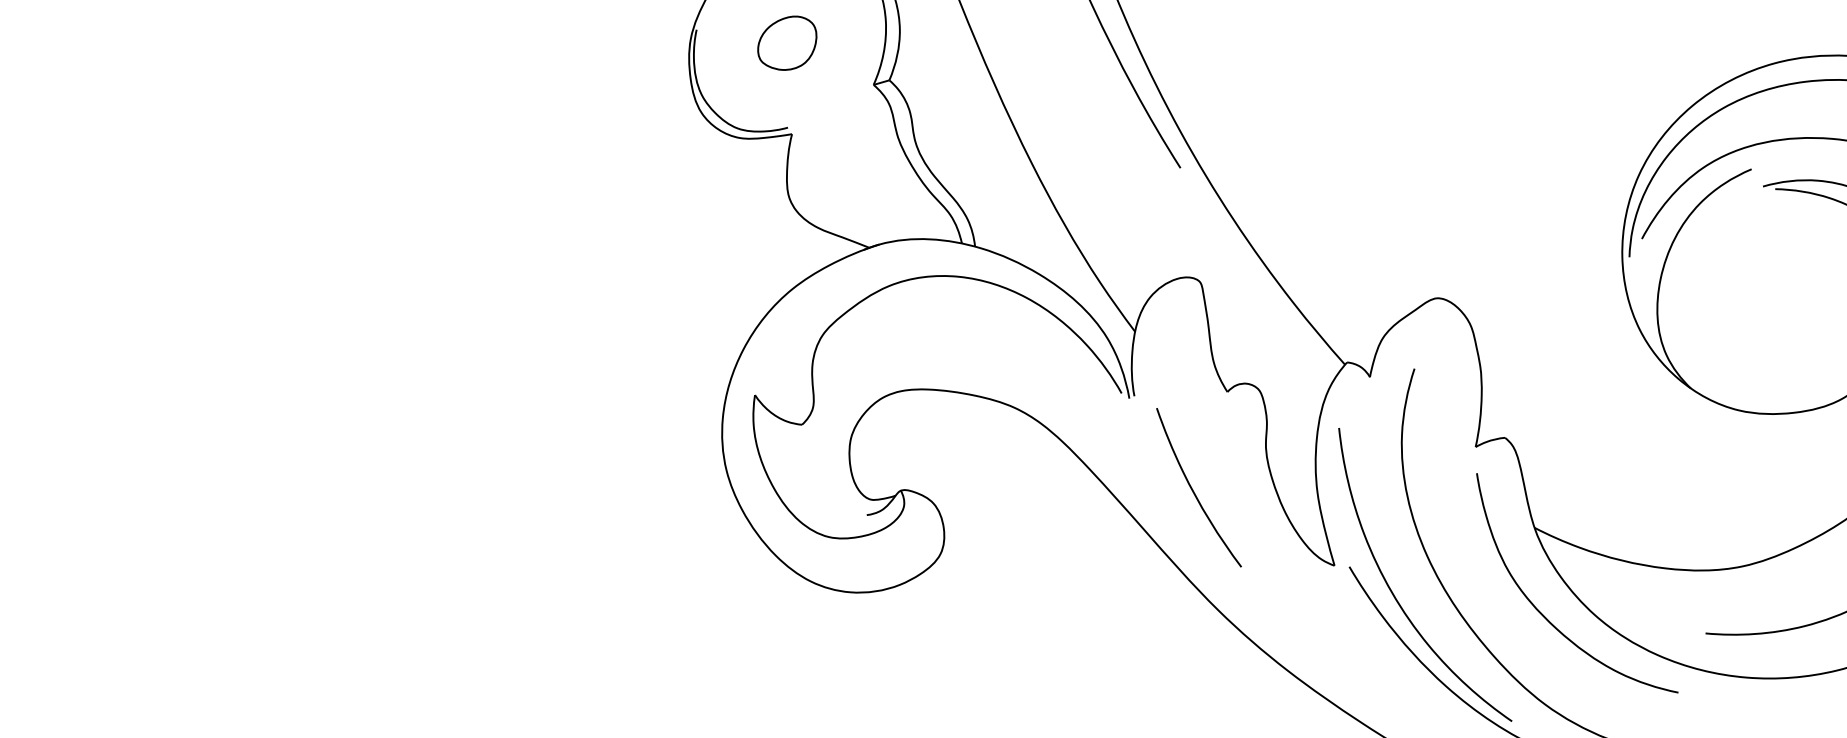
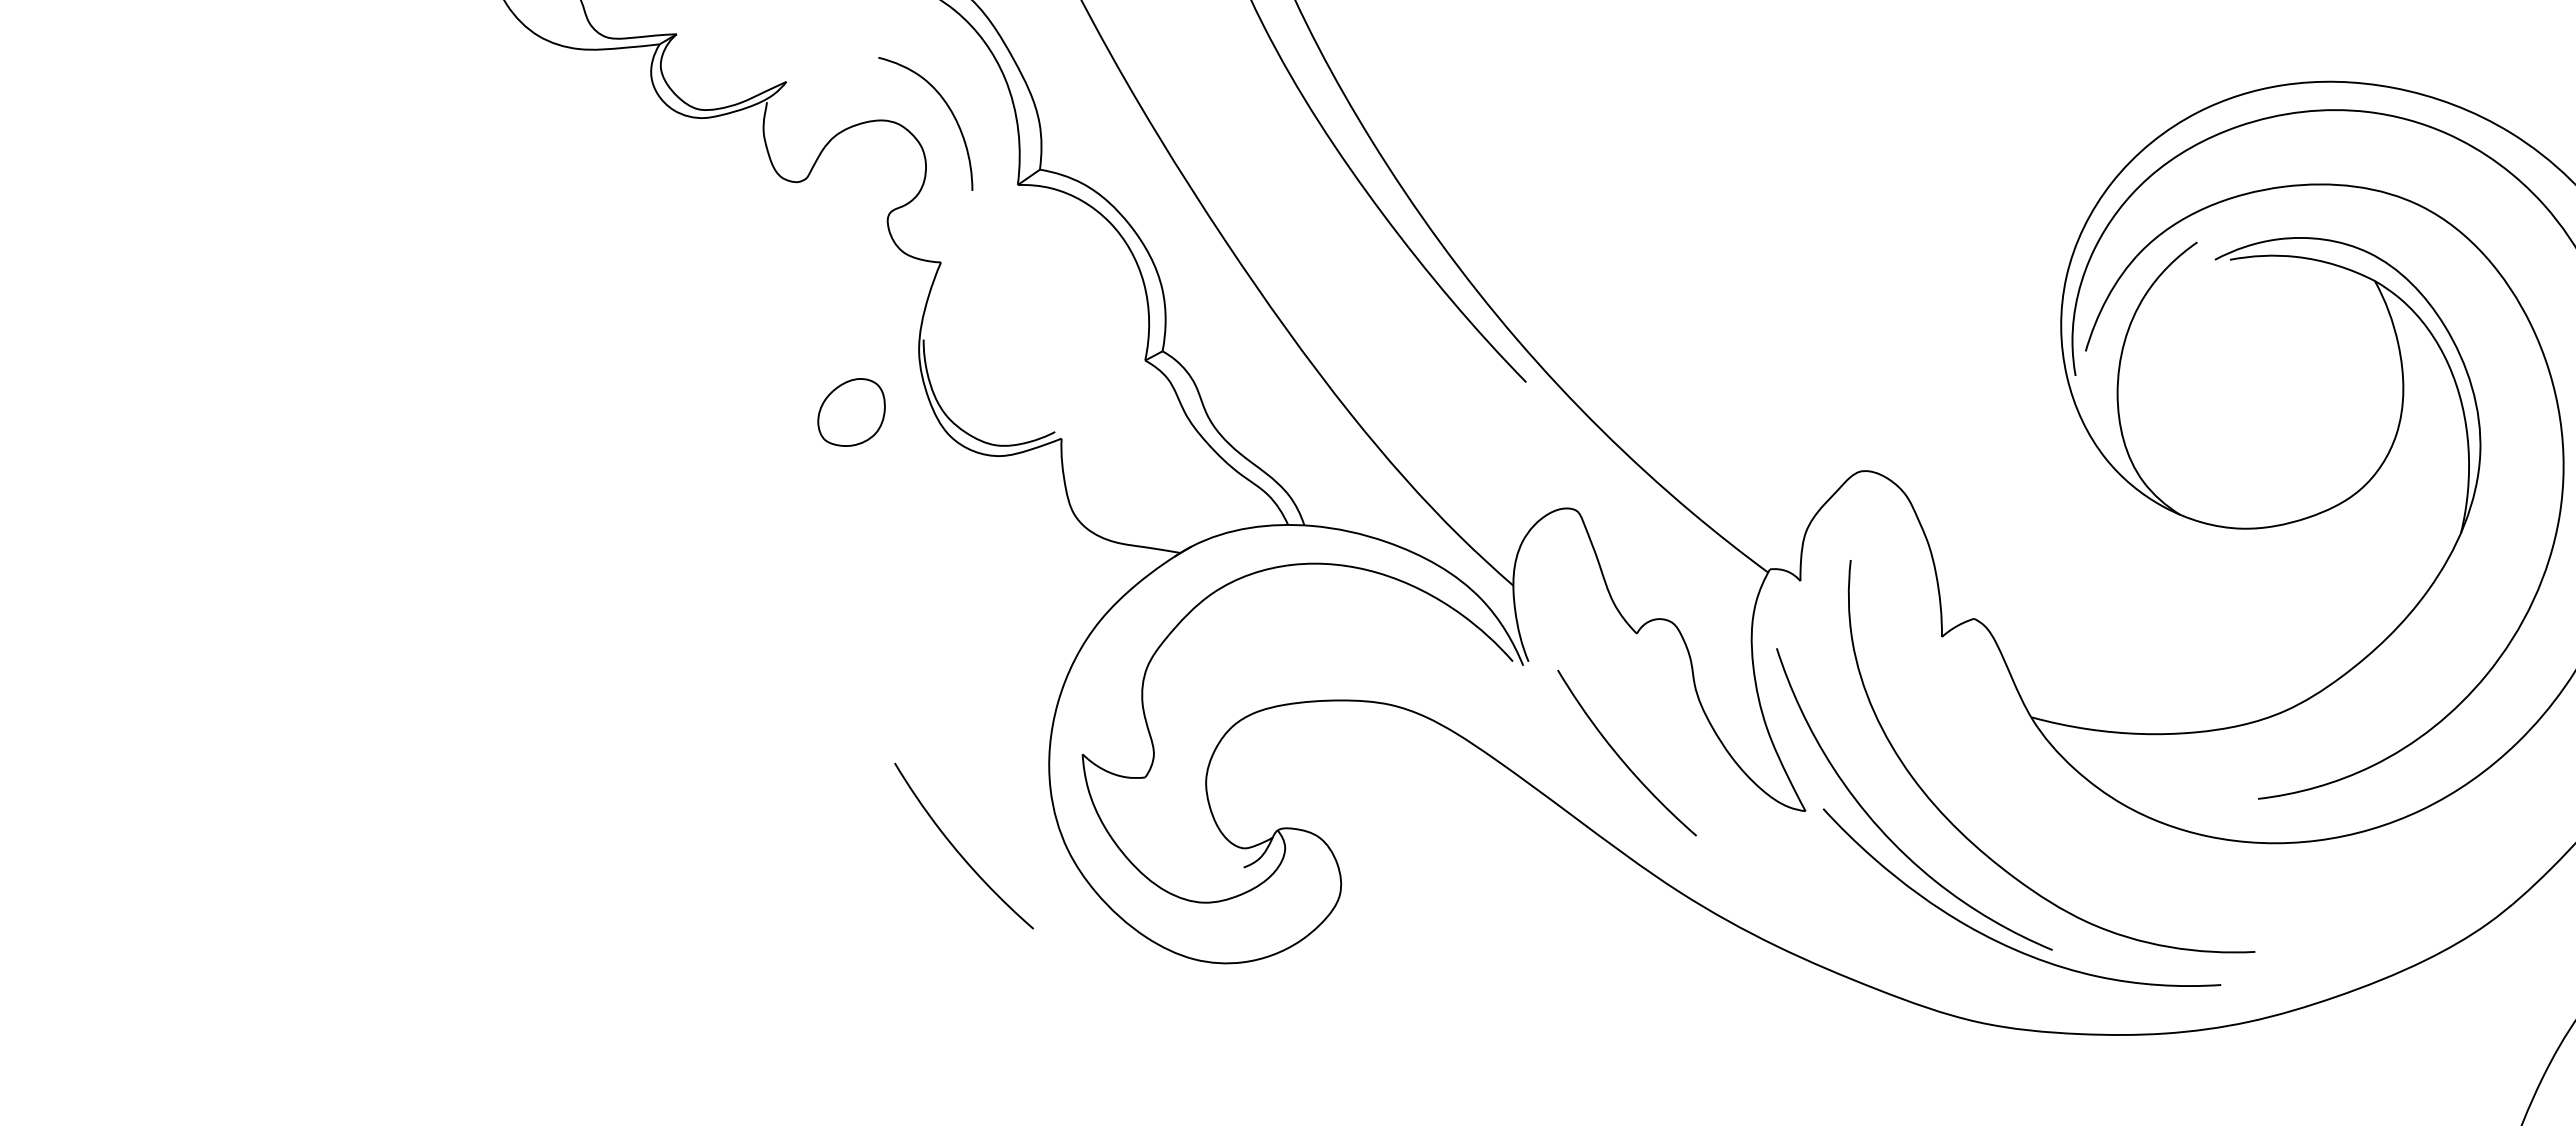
part: (787, 42) -> (851, 412), moved
curve: (636, 451) -> (957, 849), added
curve: (1545, 616) -> (2065, 818), removed

